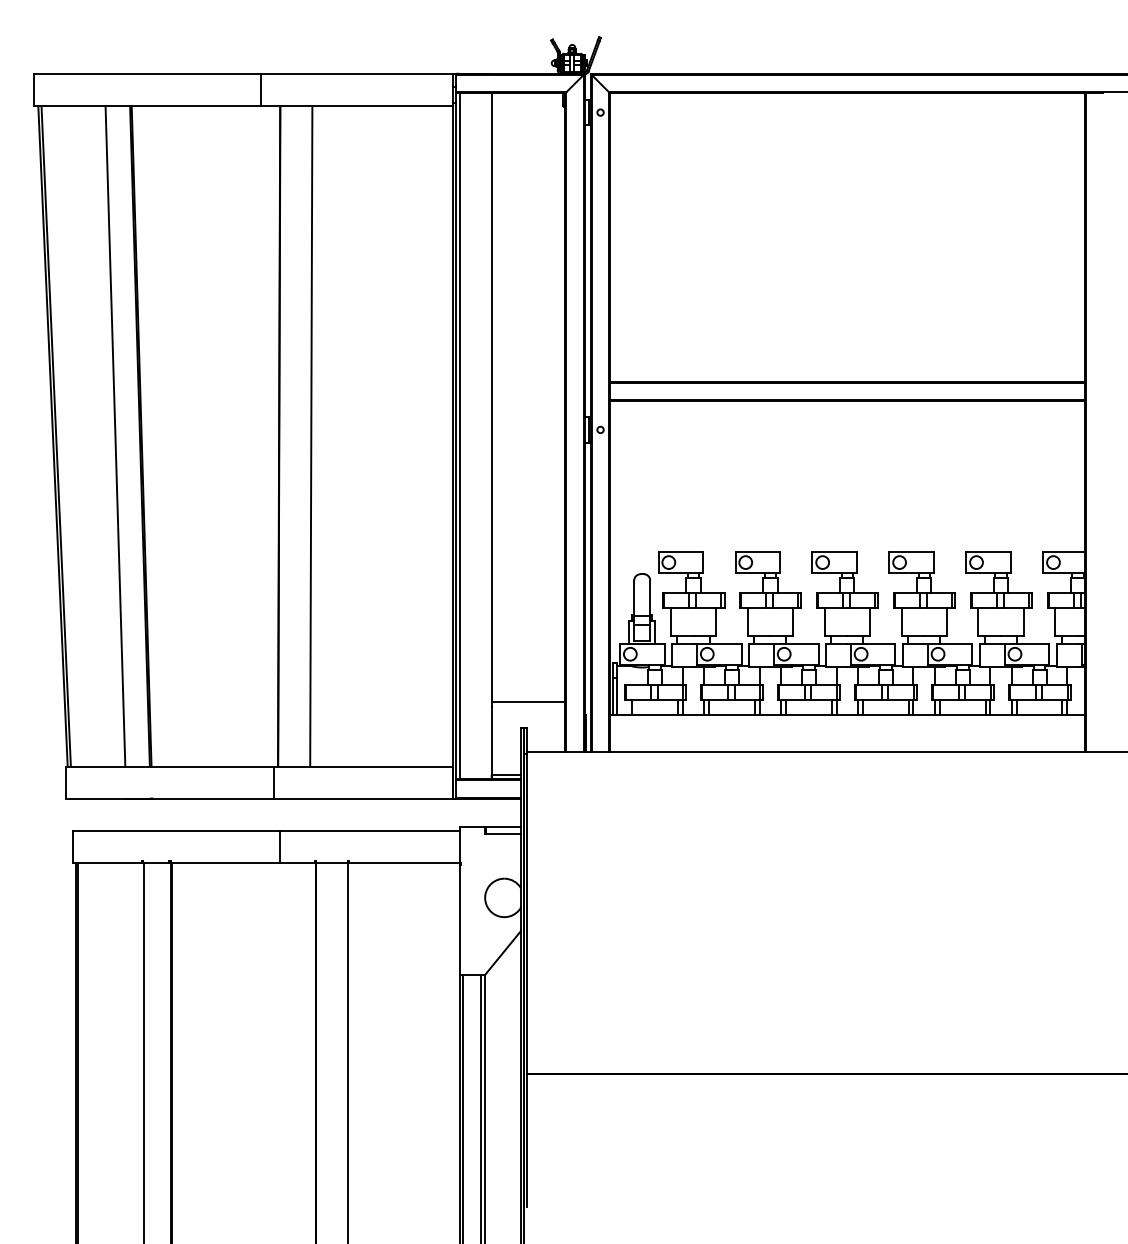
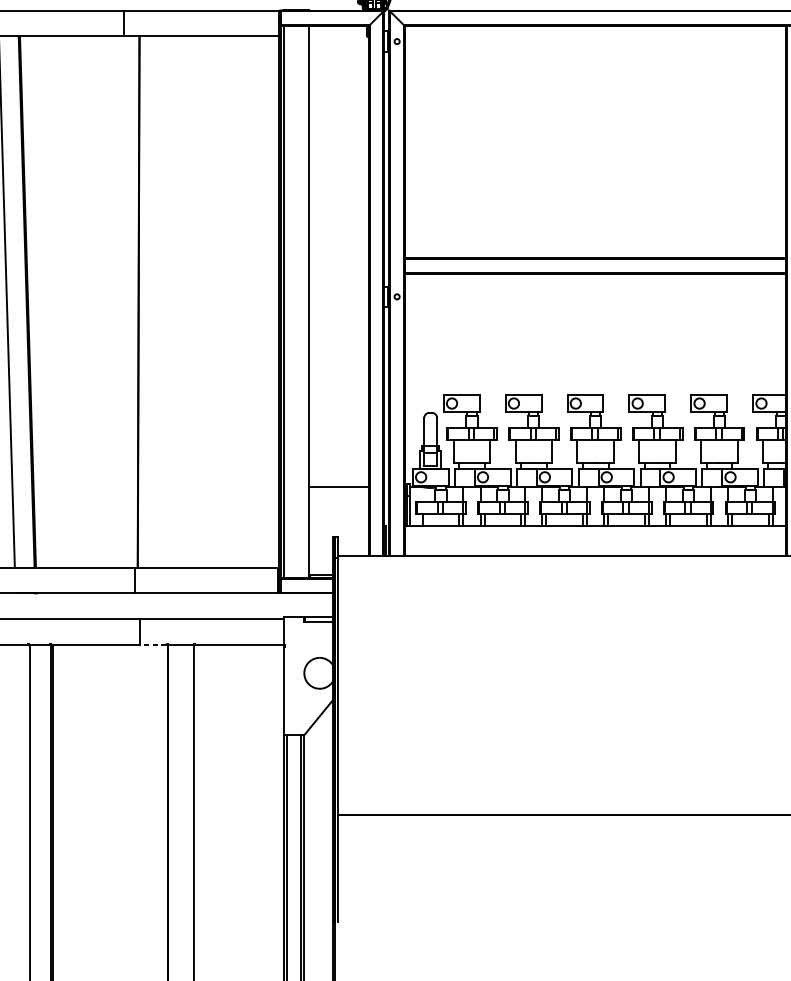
line: (311, 436) -> (164, 302), removed
line: (528, 702) -> (339, 487), moved
line: (296, 862) -> (152, 644), solid -> dashed

